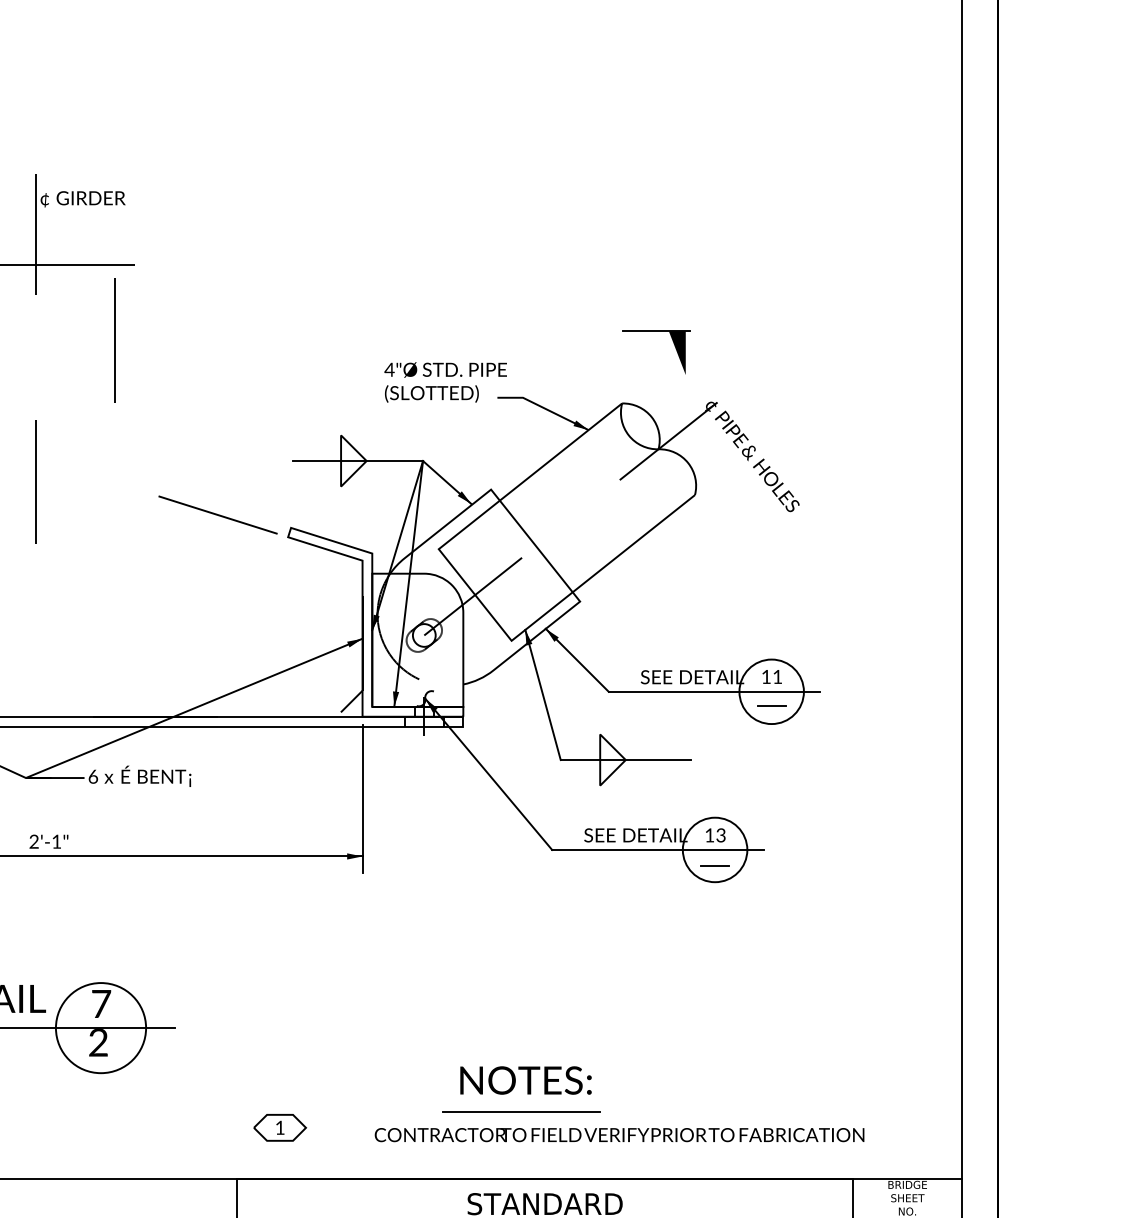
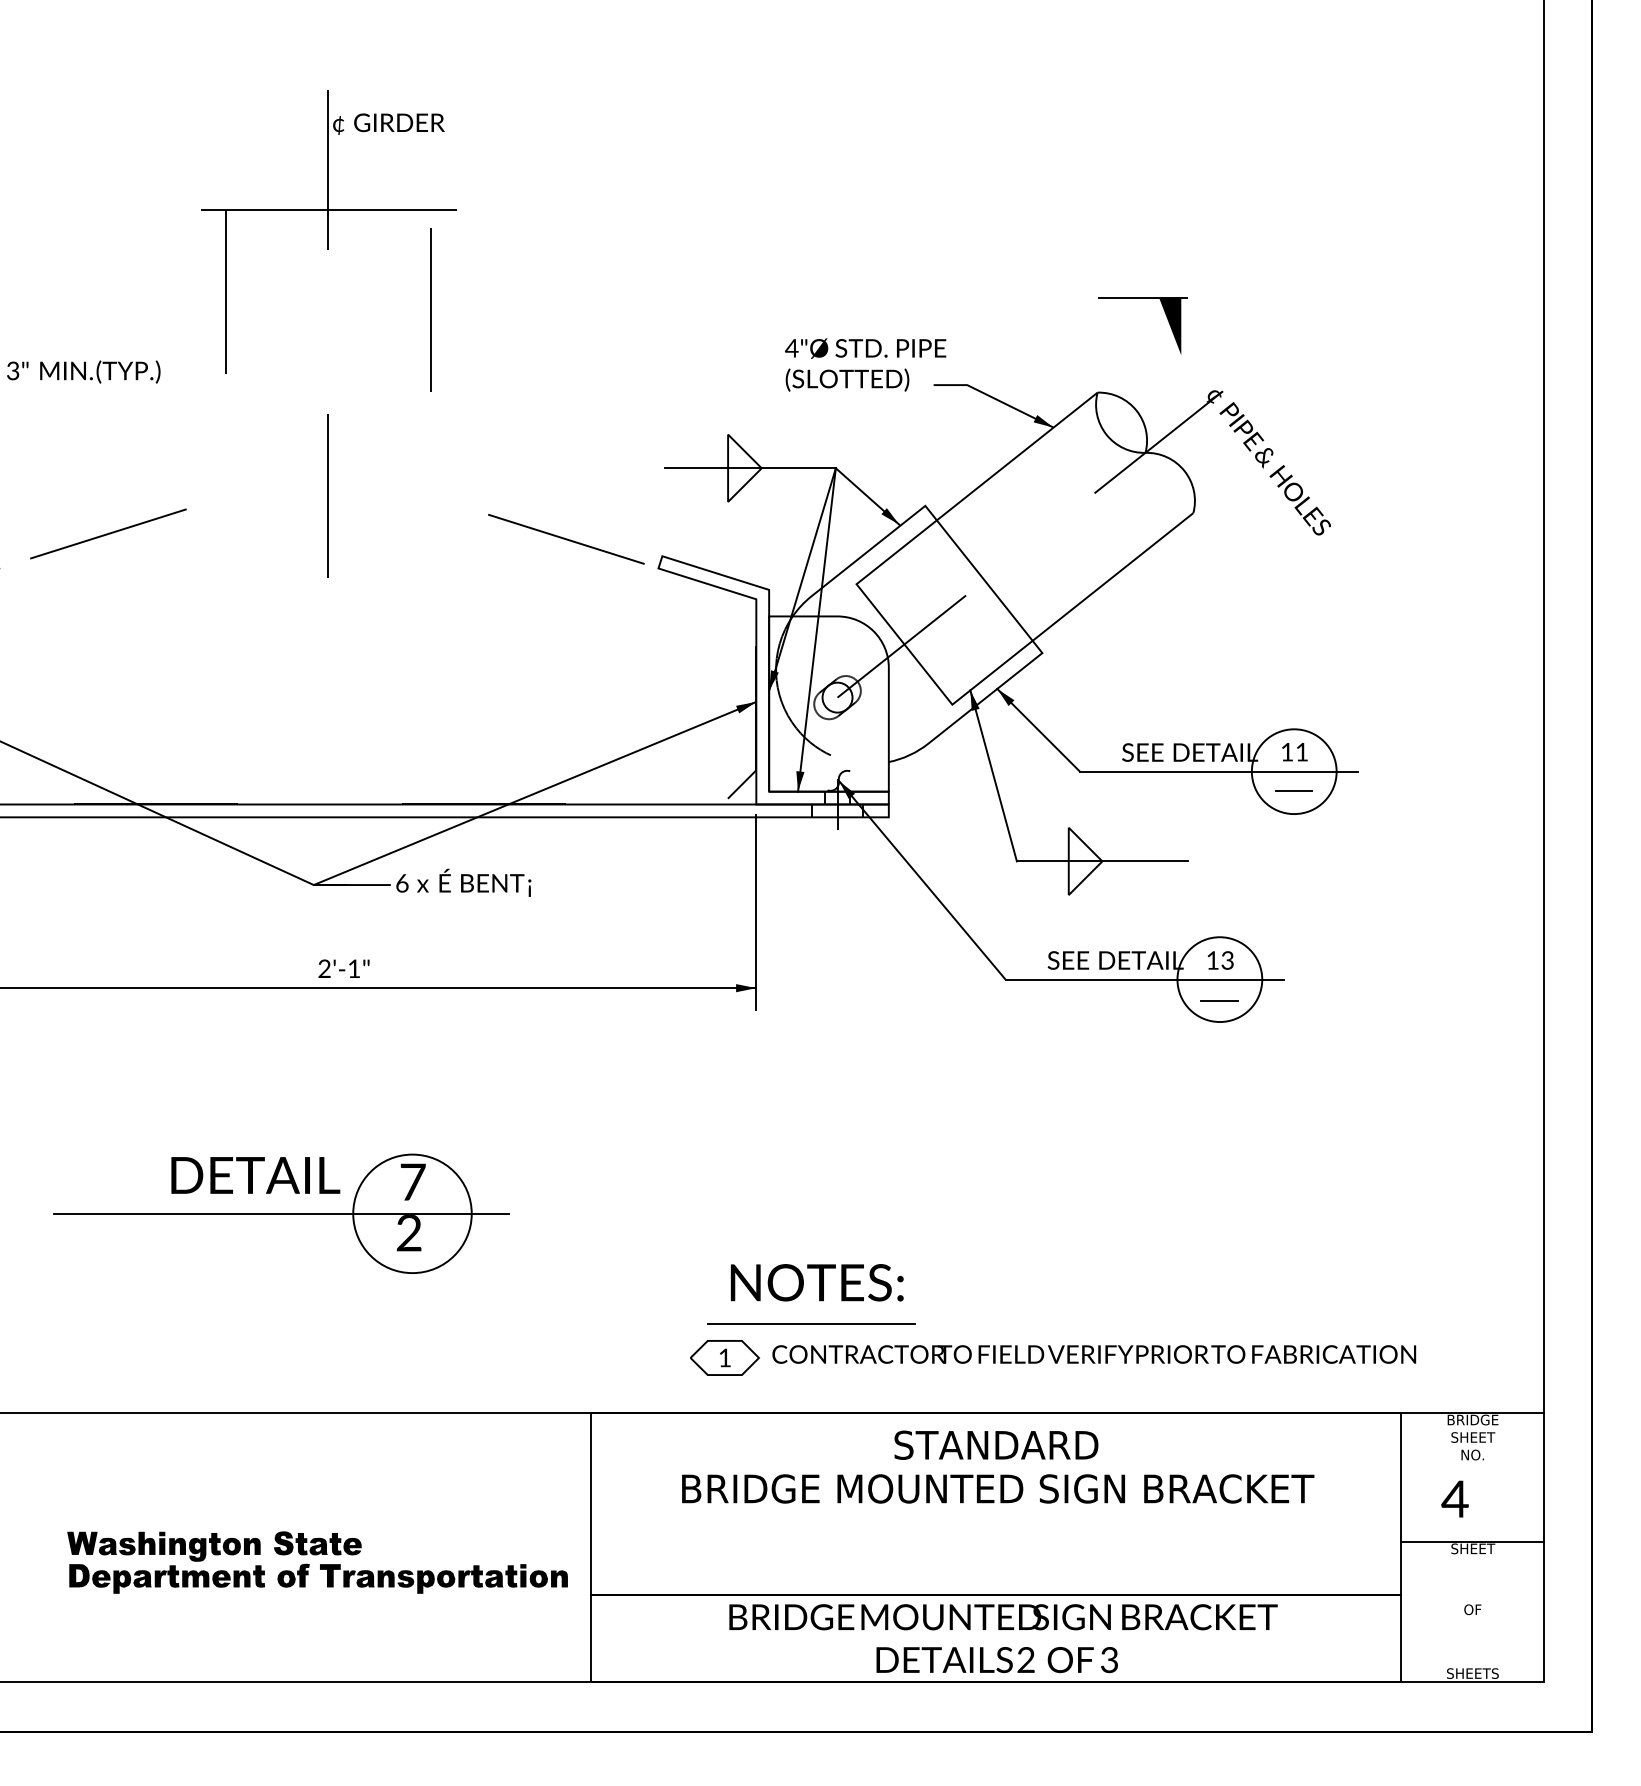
part: (527, 1089) -> (819, 1294), moved
part: (279, 1127) -> (724, 1357), moved

